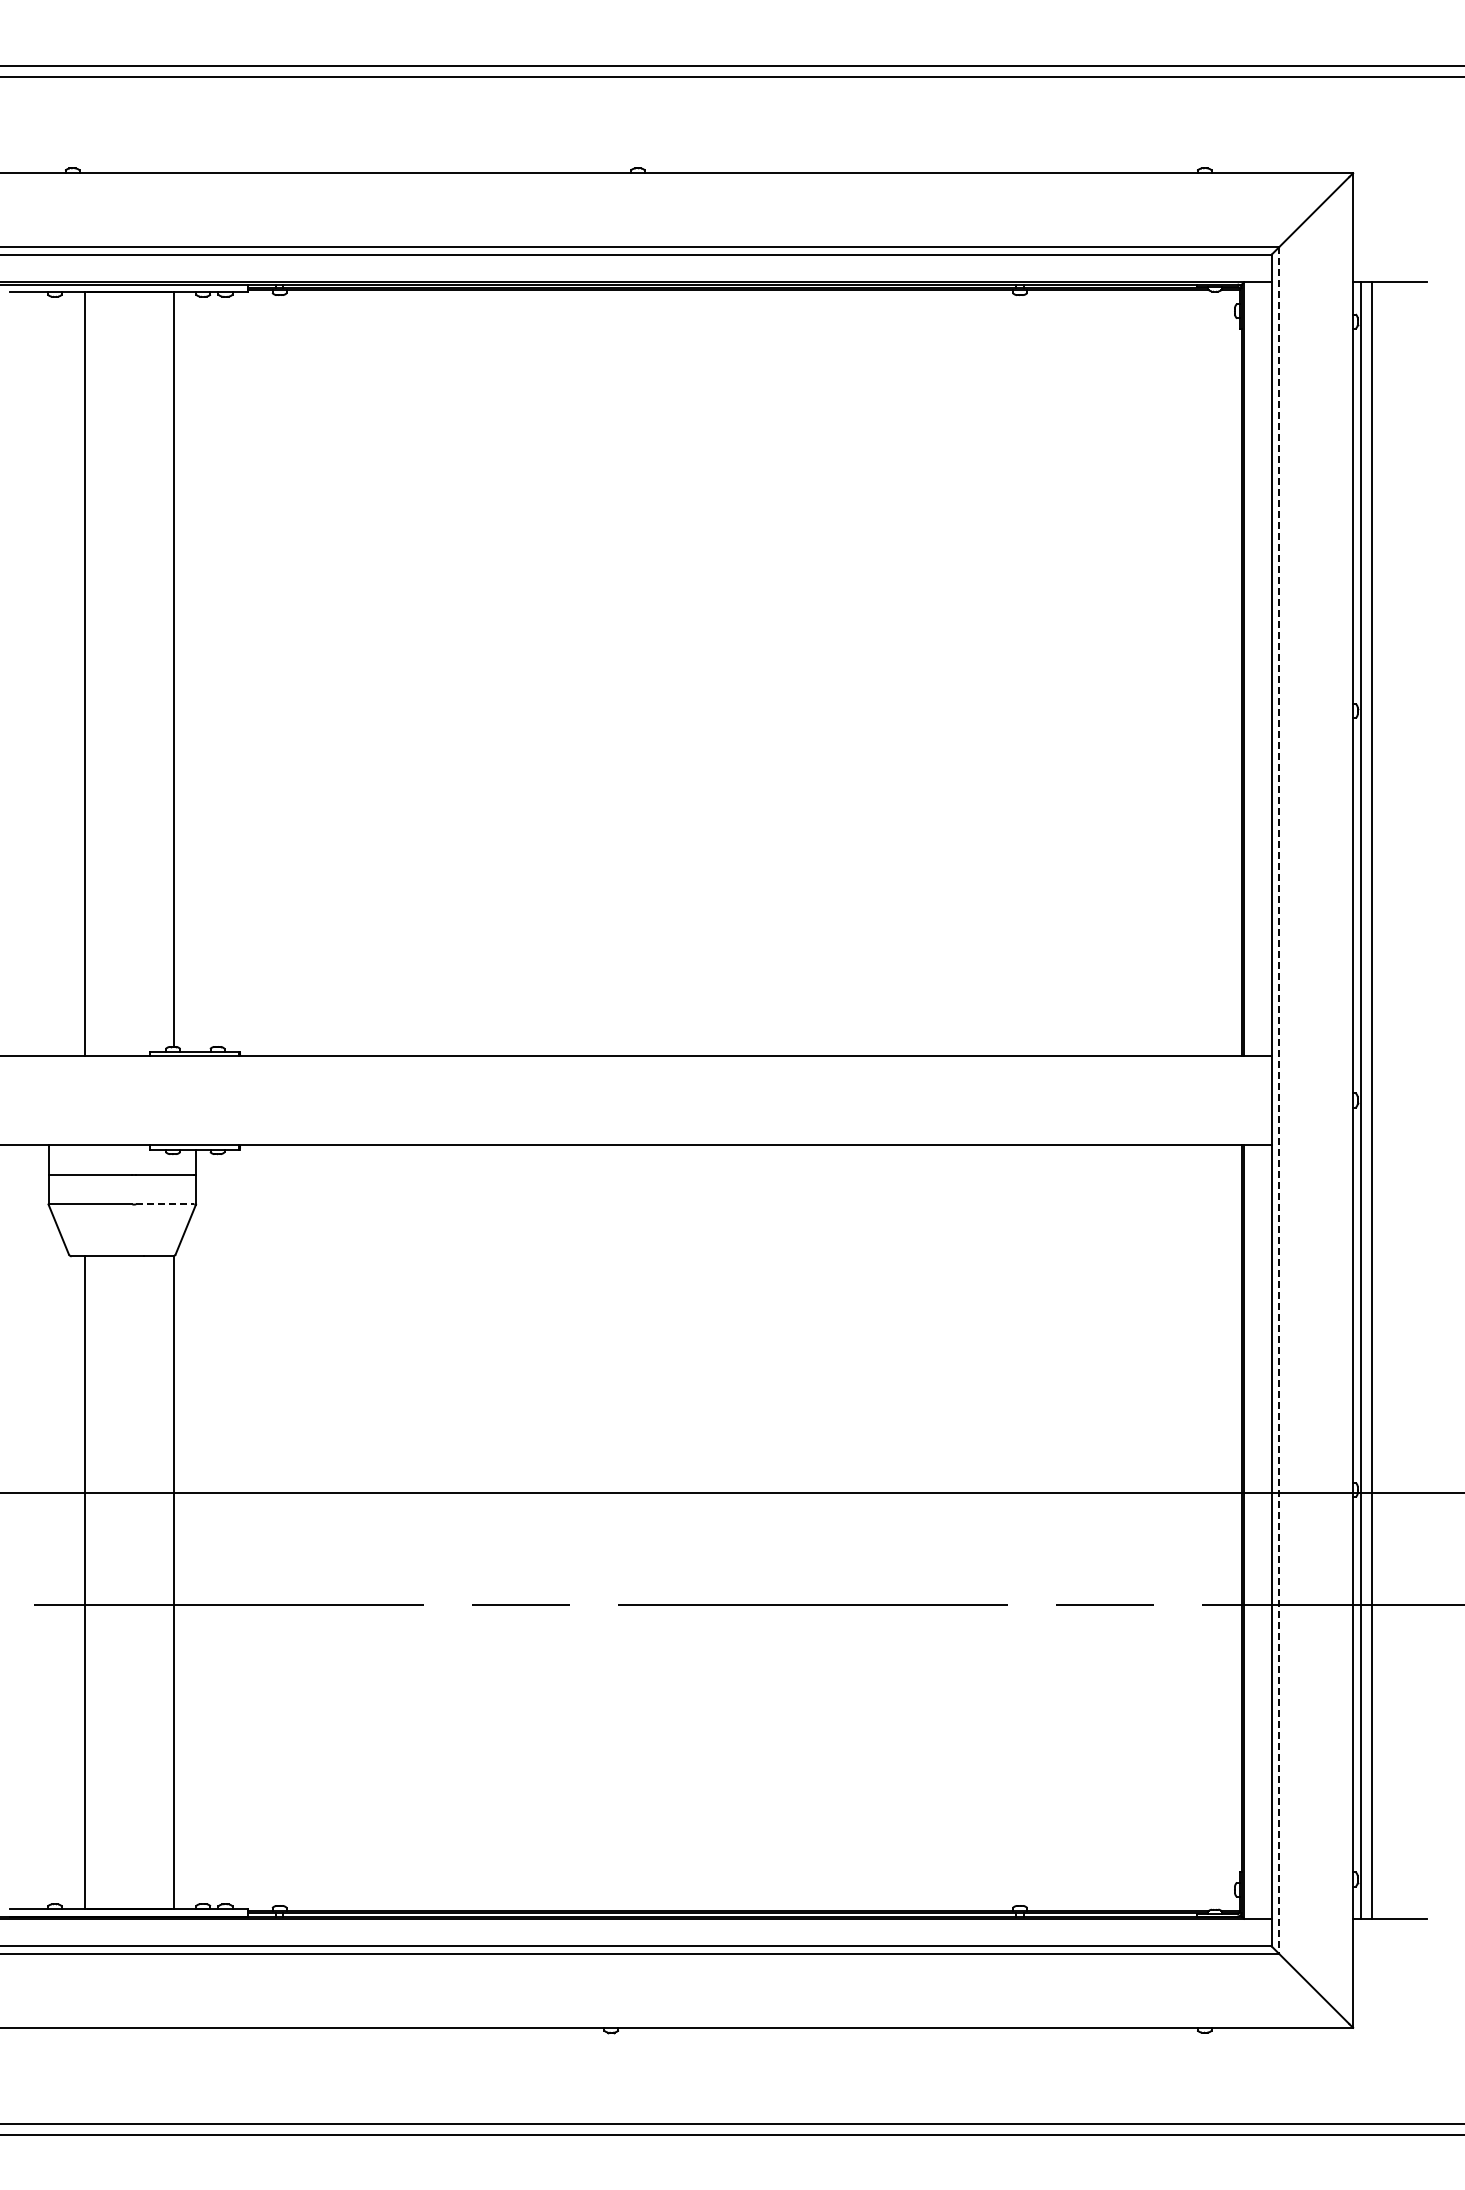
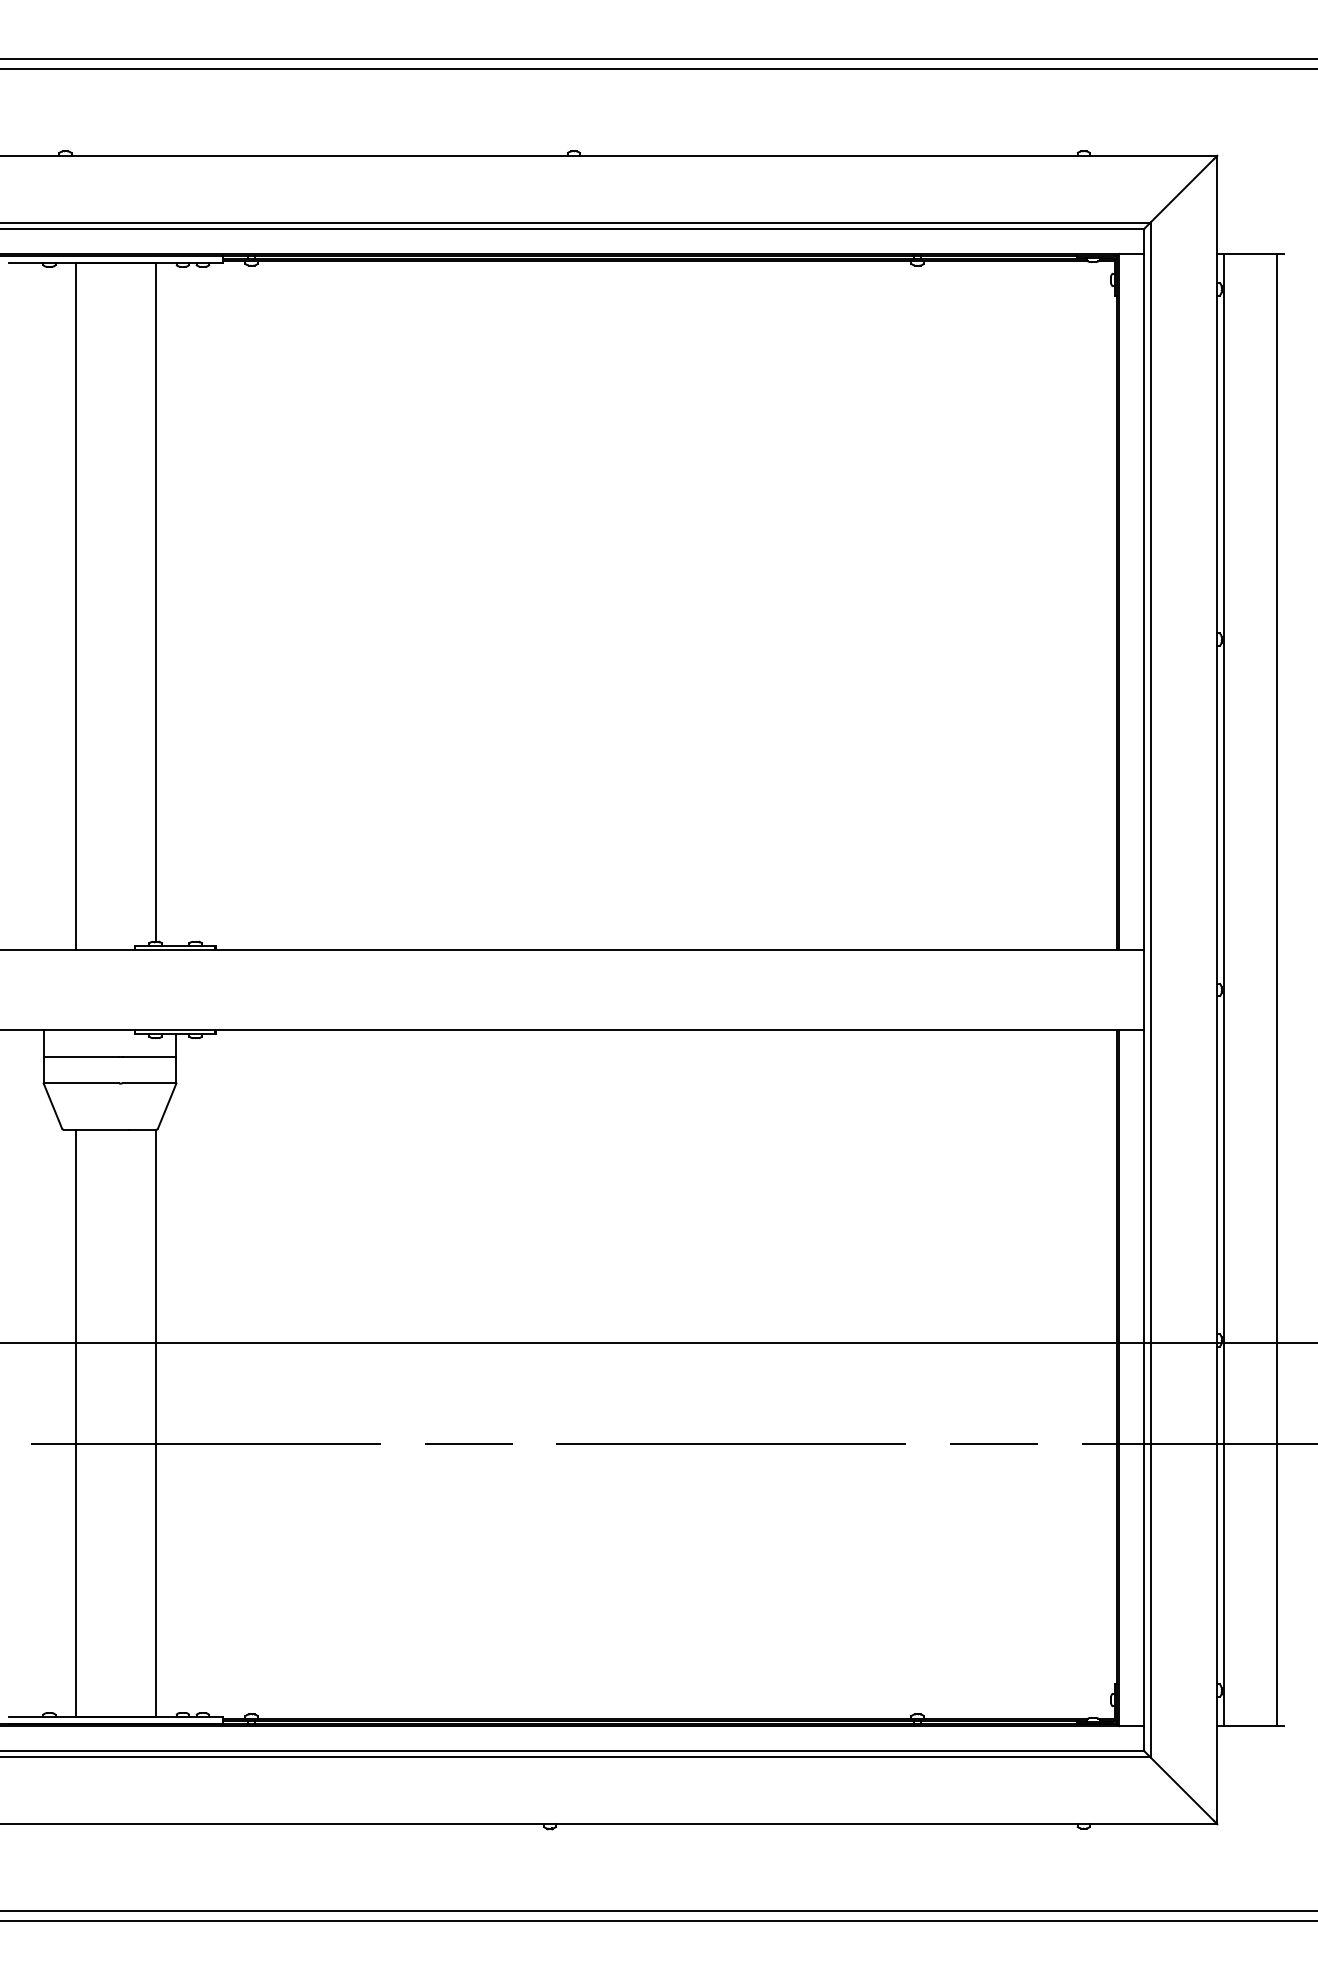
line: (1371, 1100) -> (1277, 989), moved
line: (1278, 1101) -> (1150, 990), dashed -> solid
line: (165, 1204) -> (148, 1083), dashed -> solid

